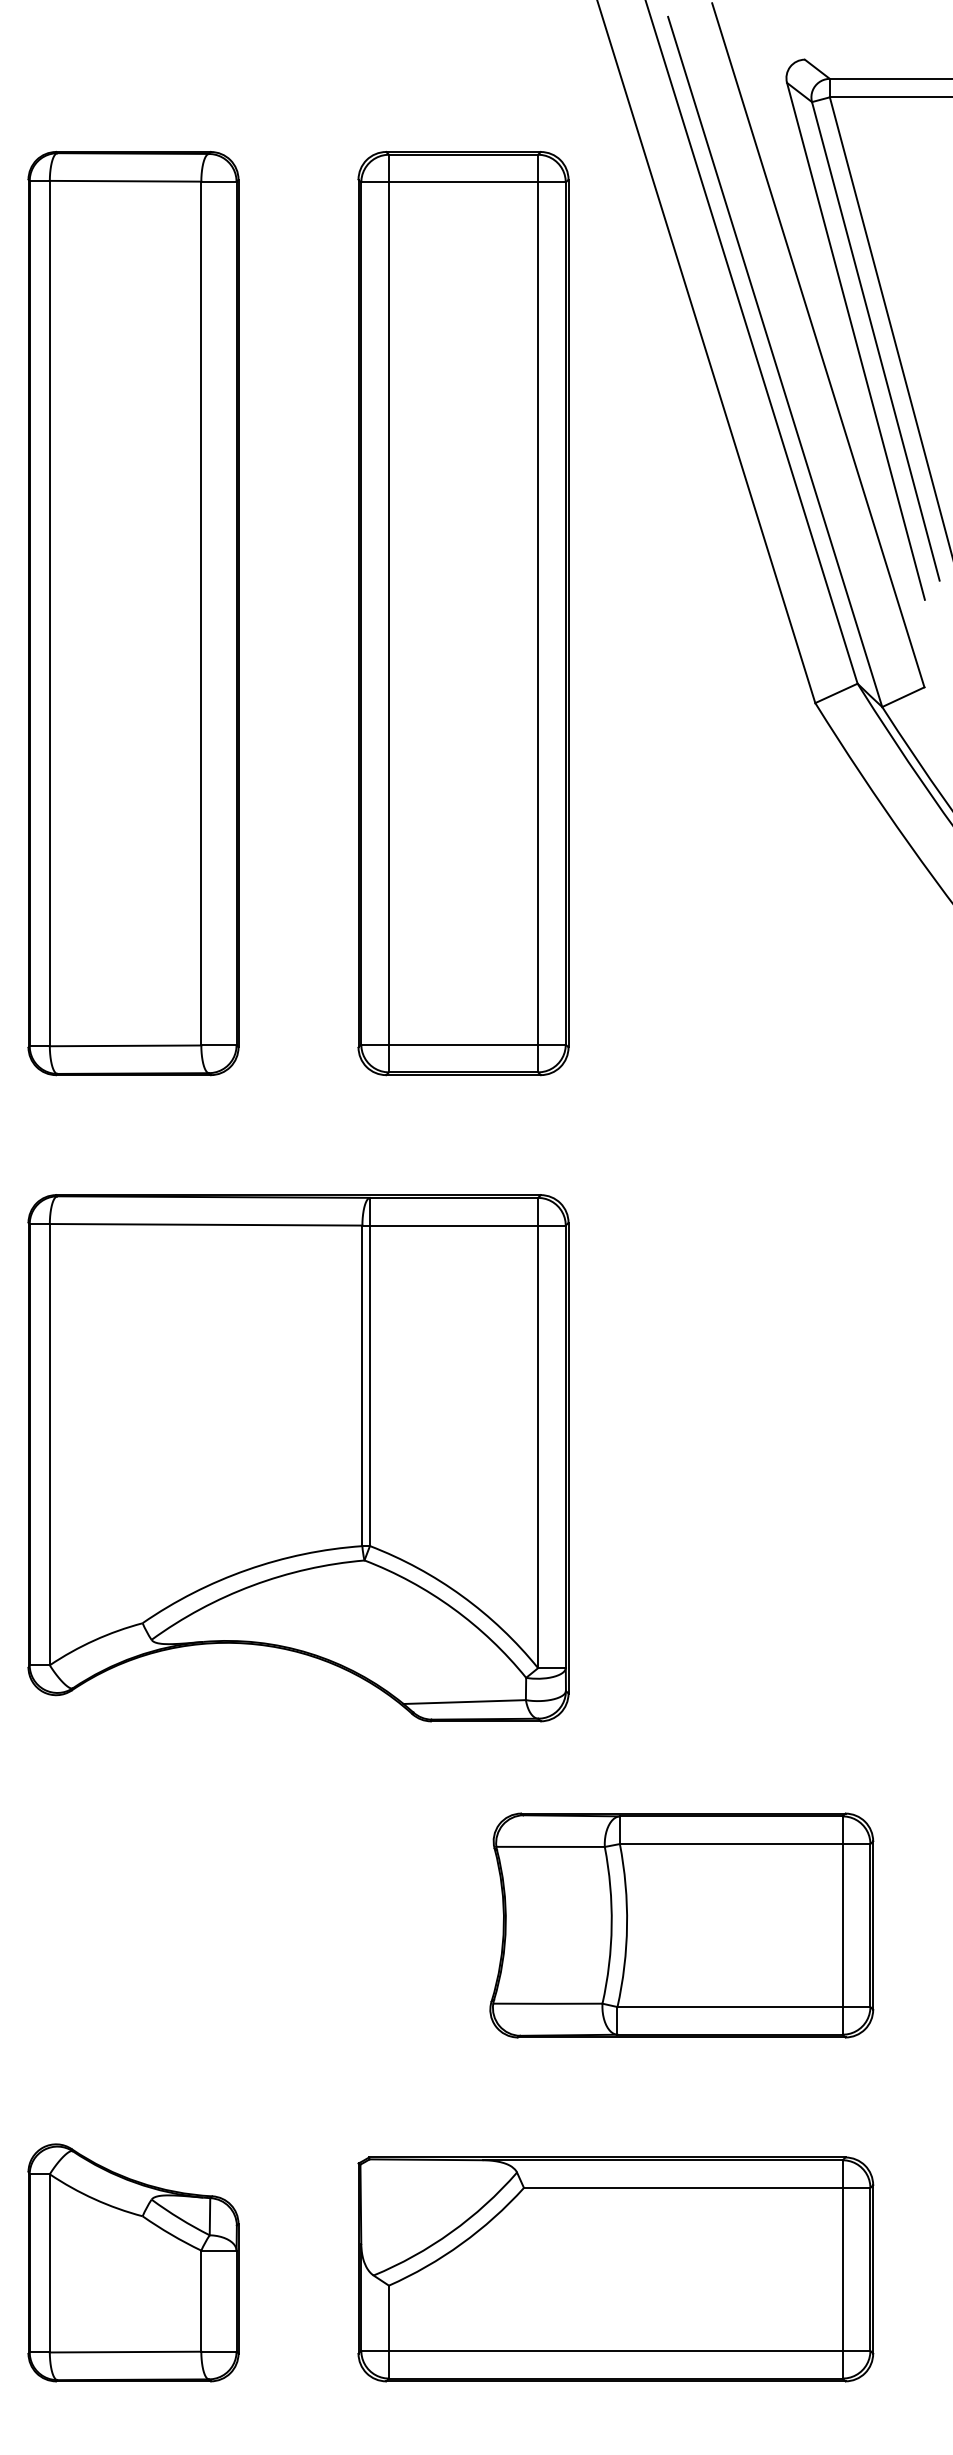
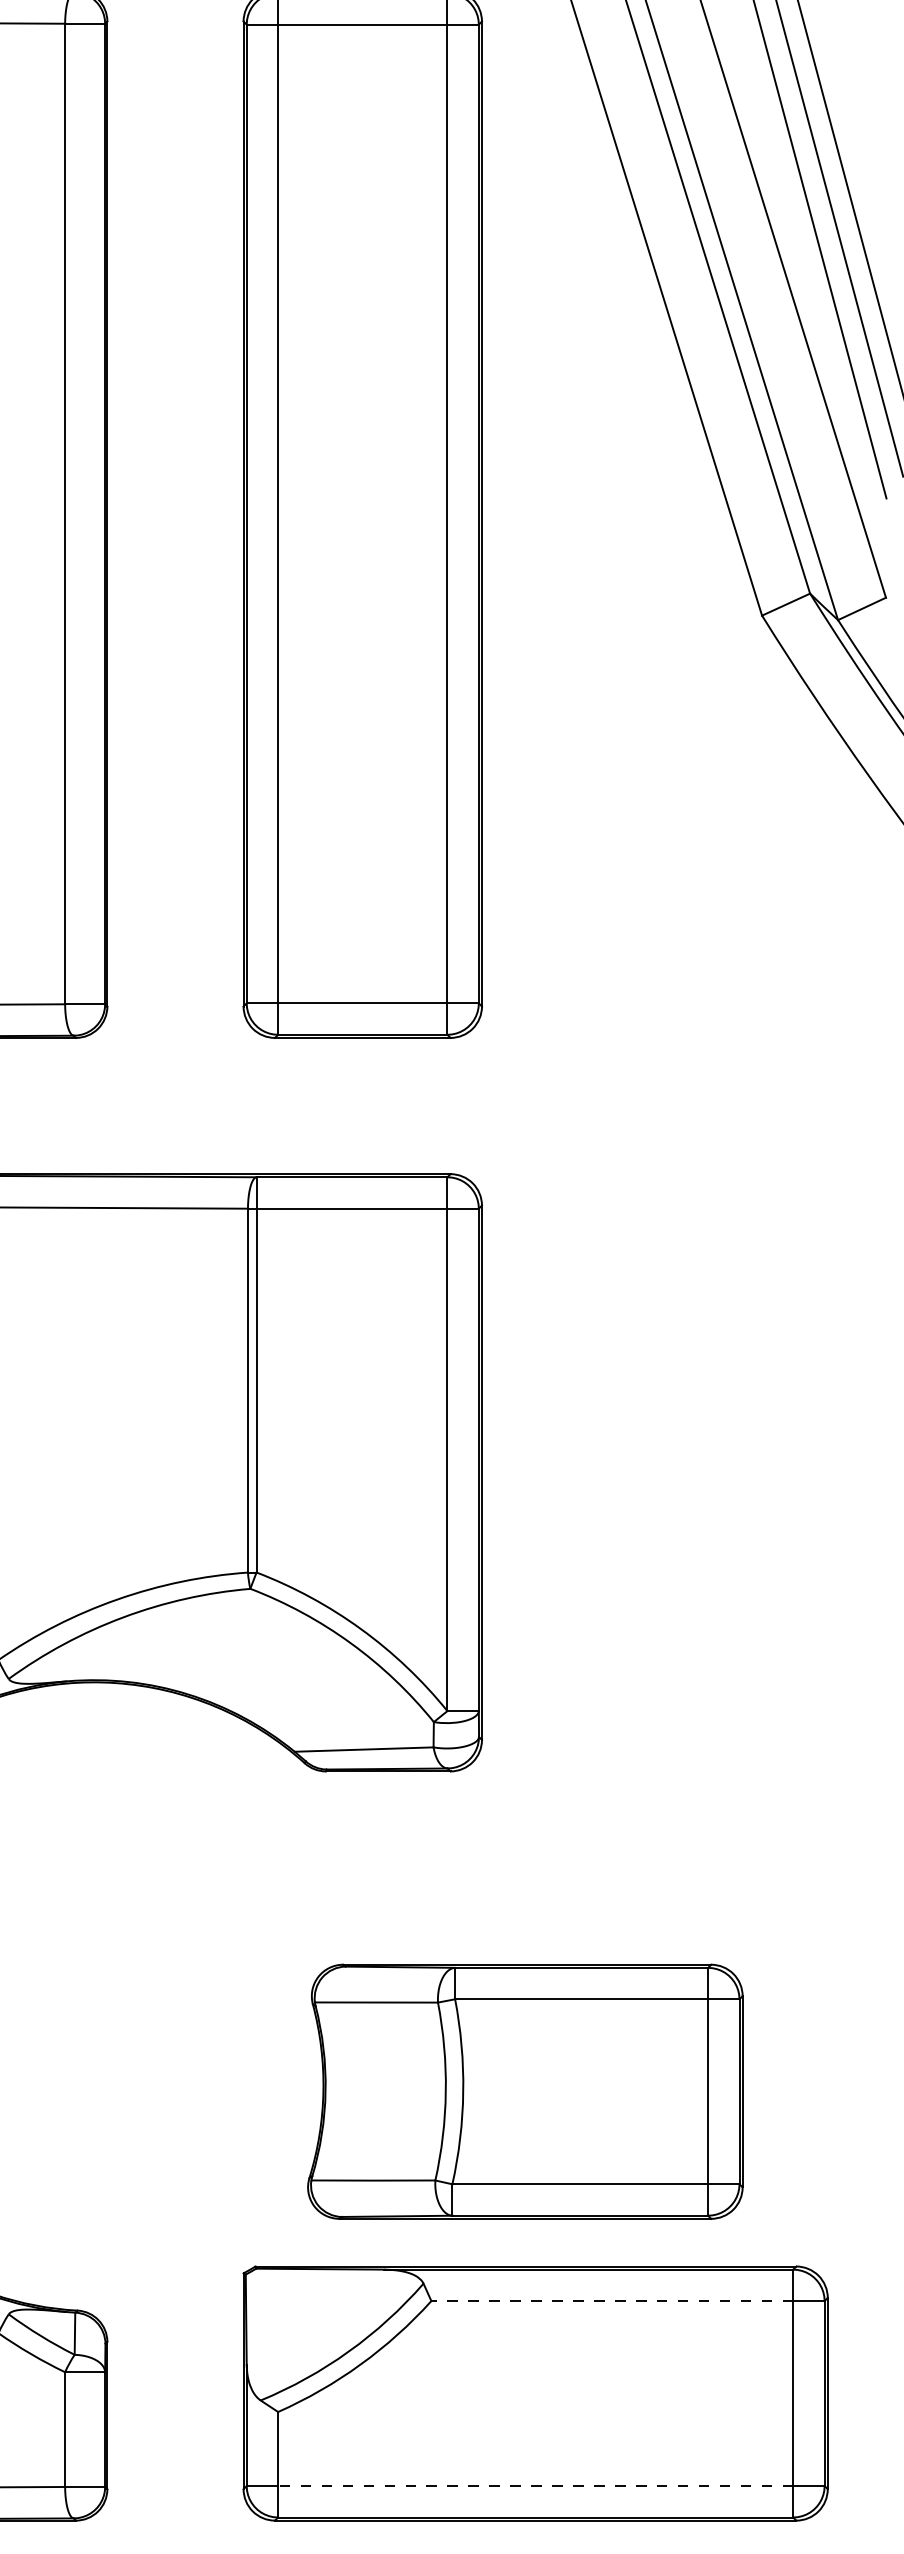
part: (681, 1925) -> (525, 2091), moved
line: (682, 2187) -> (611, 2300), solid -> dashed
line: (615, 2350) -> (535, 2485), solid -> dashed

